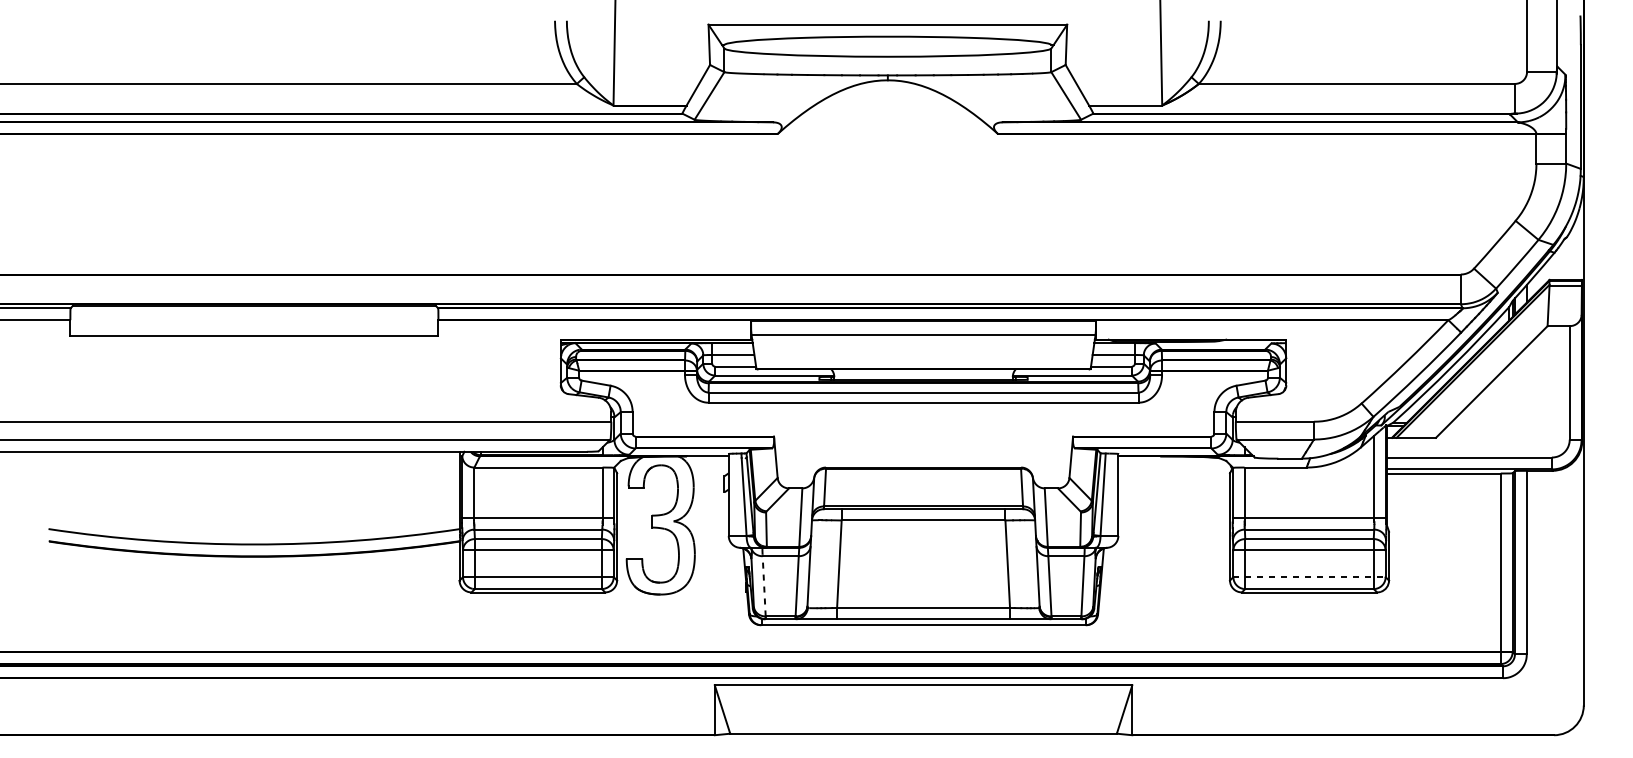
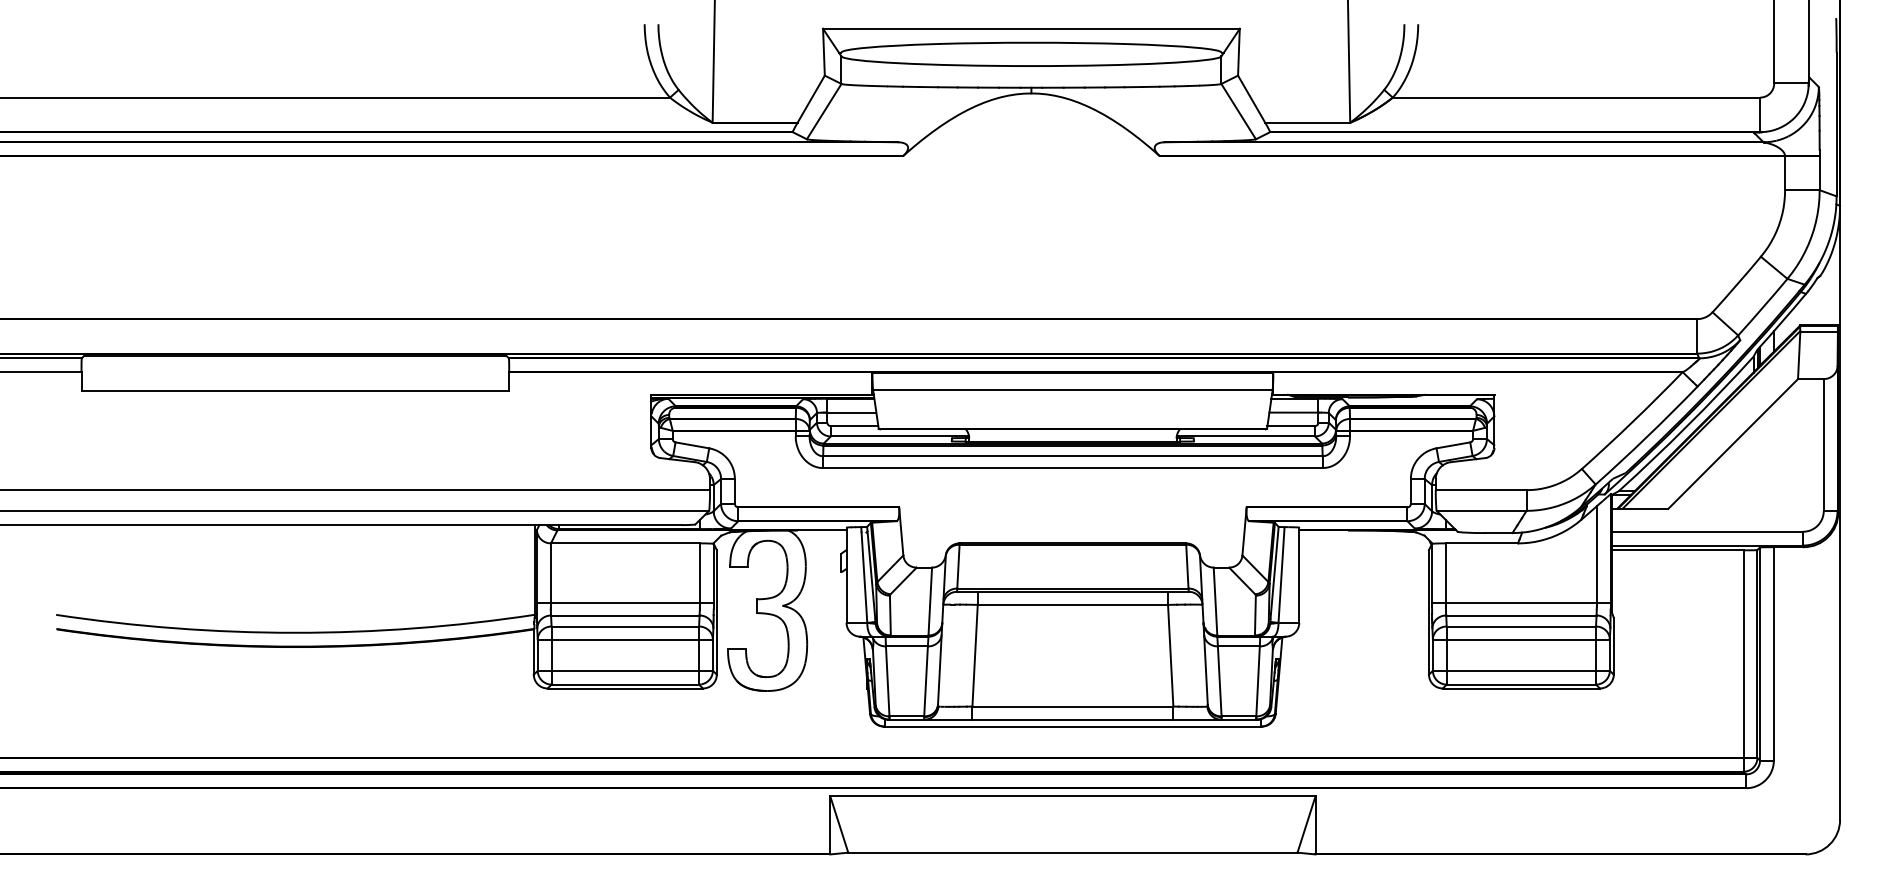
line: (1309, 576) -> (1521, 670), dashed -> solid
line: (764, 584) -> (887, 679), dashed -> solid

